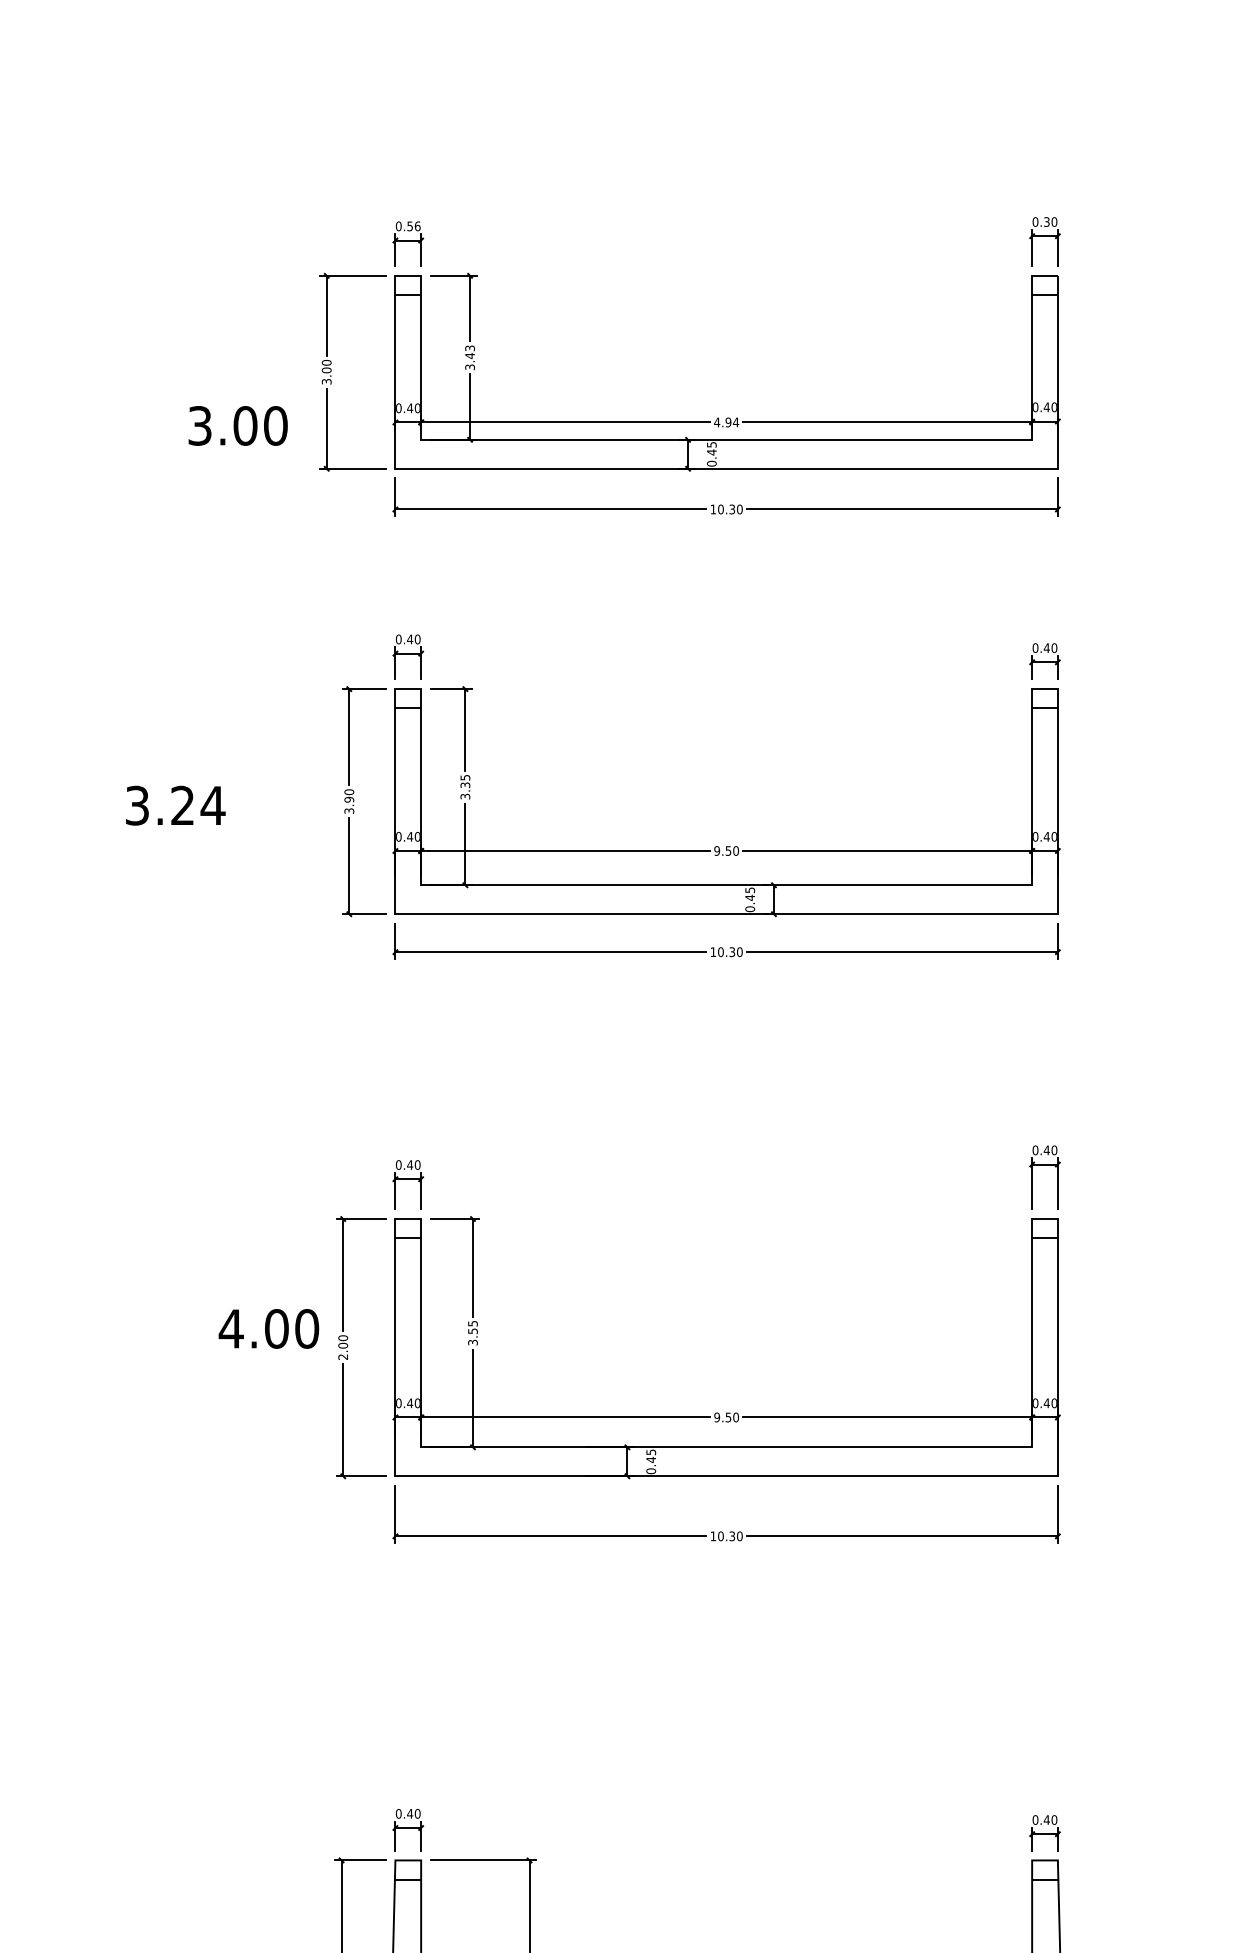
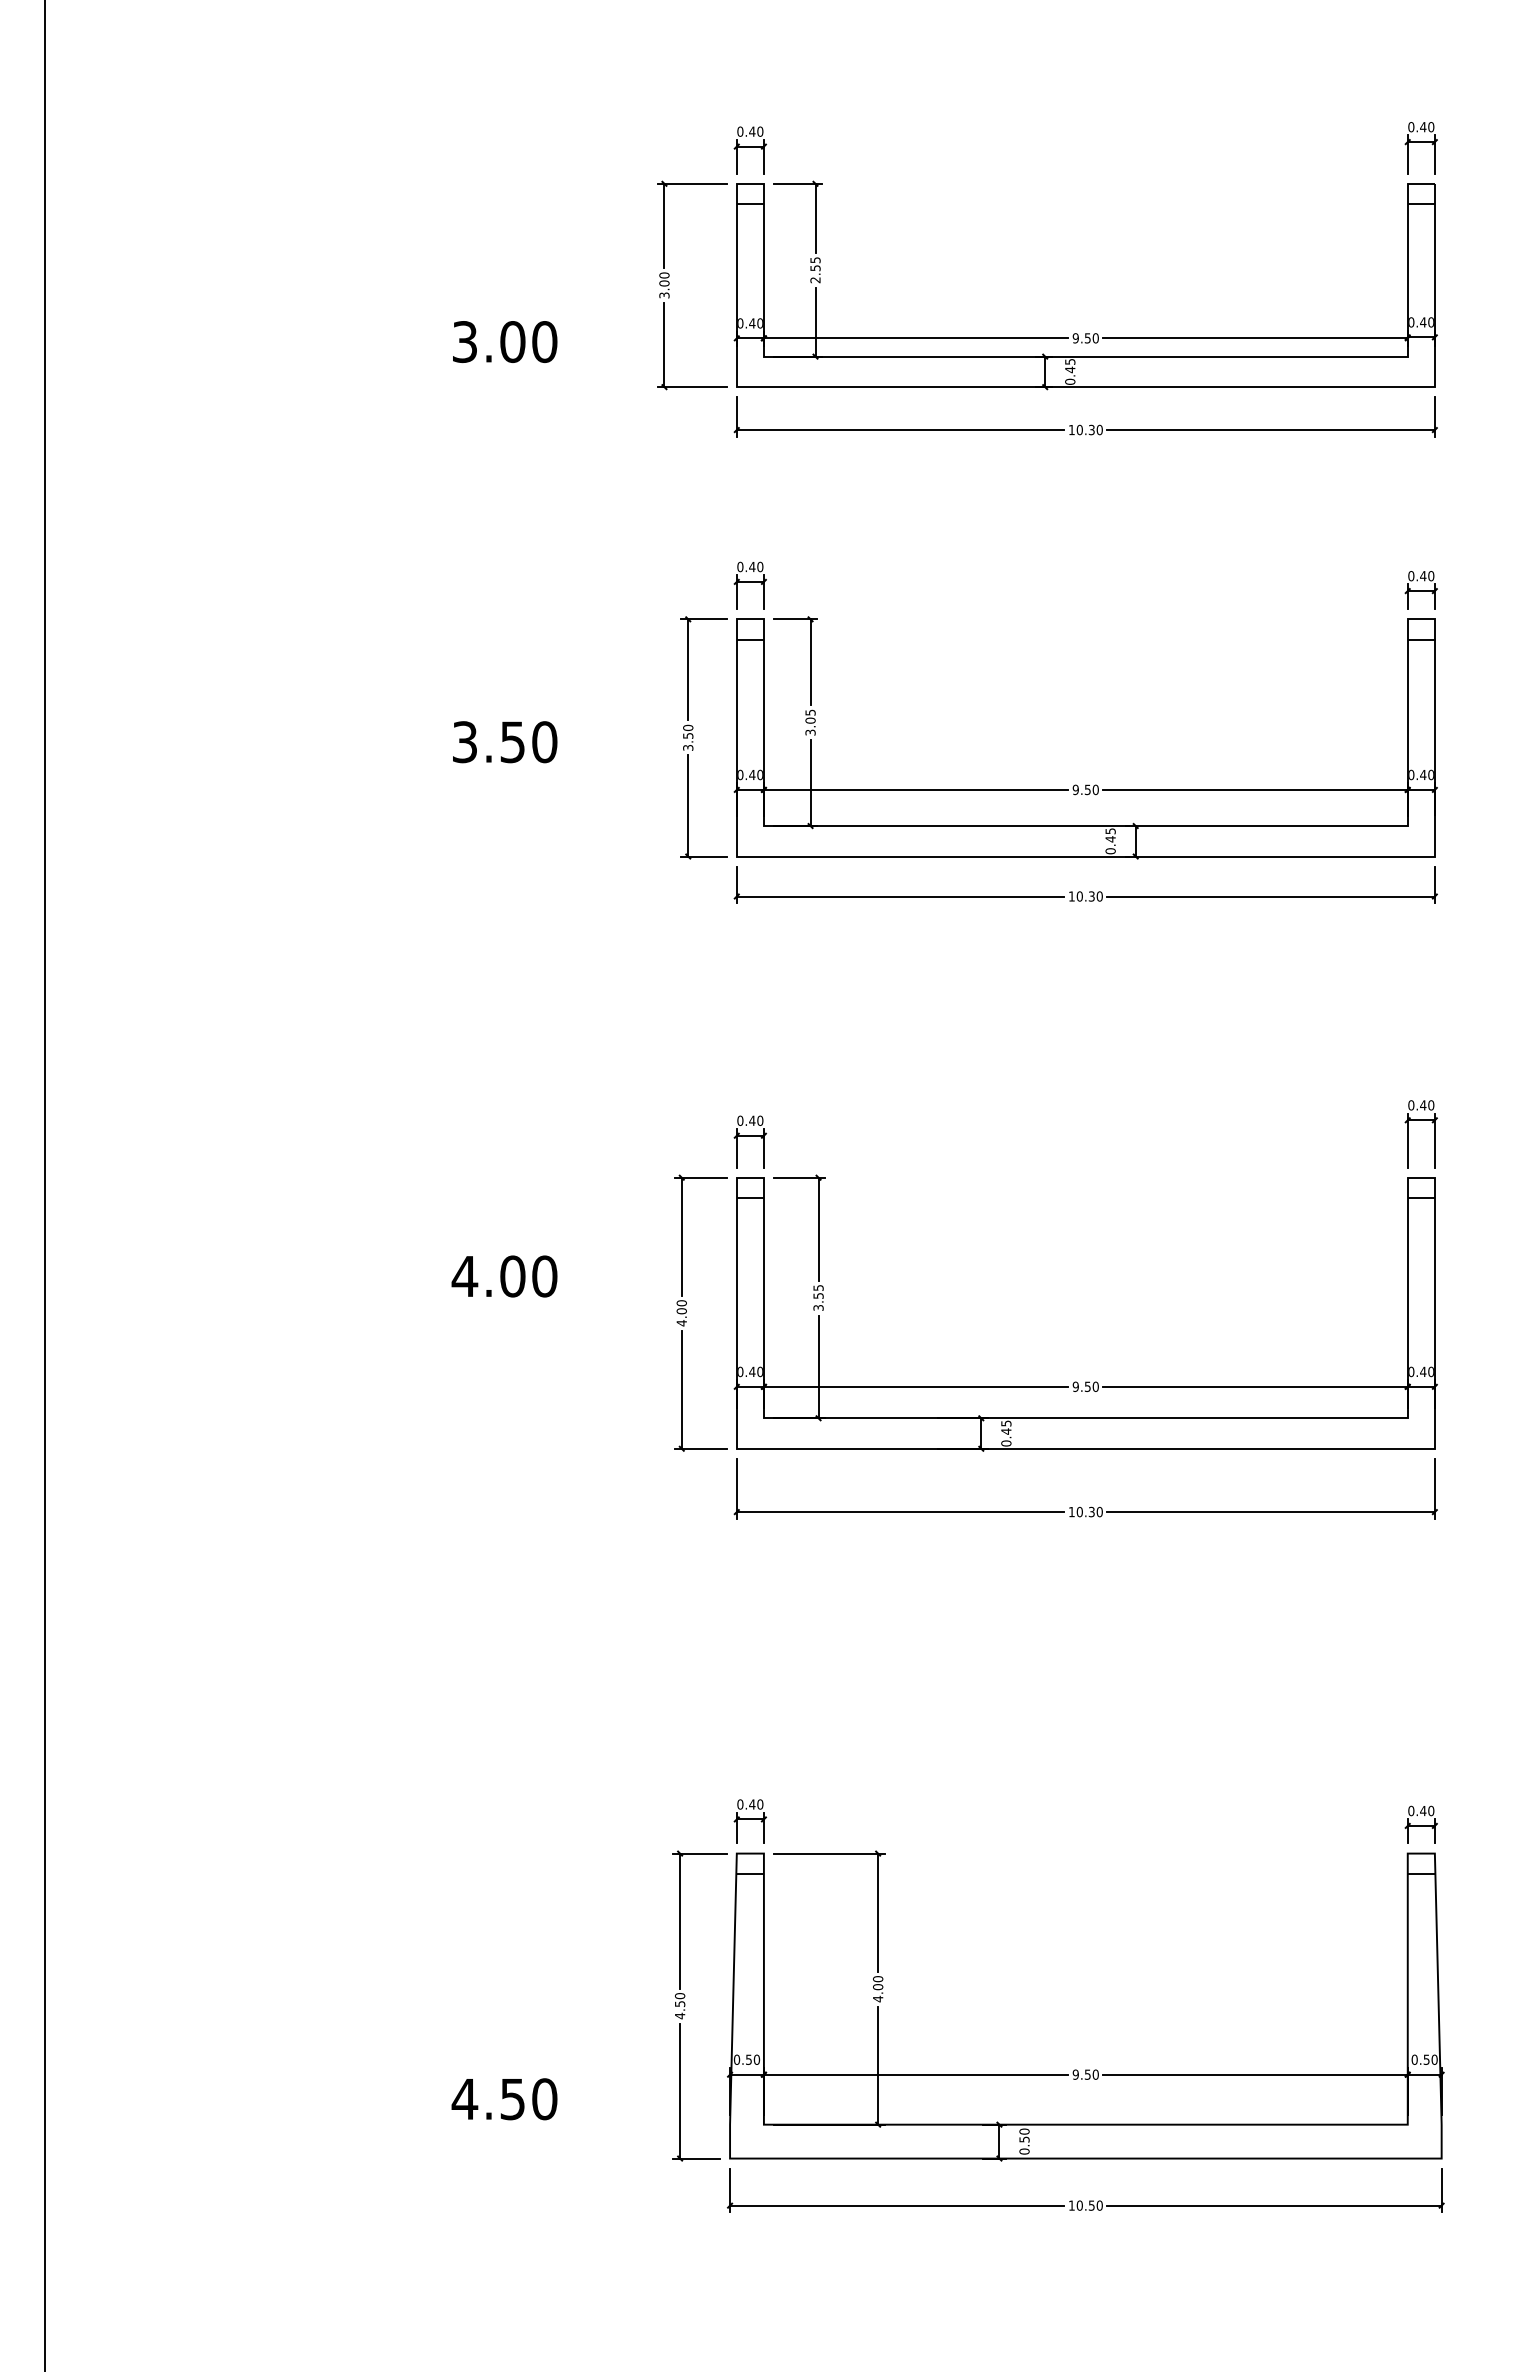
text: (1047, 222) -> (1423, 127), 0.30 -> 0.40
text: (414, 226) -> (756, 131), 0.56 -> 0.40
text: (470, 358) -> (815, 270), 3.43 -> 2.55
text: (726, 422) -> (1085, 338), 4.94 -> 9.50
text: (238, 425) -> (505, 341), moved
text: (465, 785) -> (810, 720), 3.35 -> 3.05
text: (349, 799) -> (688, 735), 3.90 -> 3.50
text: (197, 806) -> (528, 742), 3.24 -> 3.50
text: (268, 1328) -> (504, 1276), moved
text: (342, 1357) -> (681, 1323), 2.00 -> 4.00

